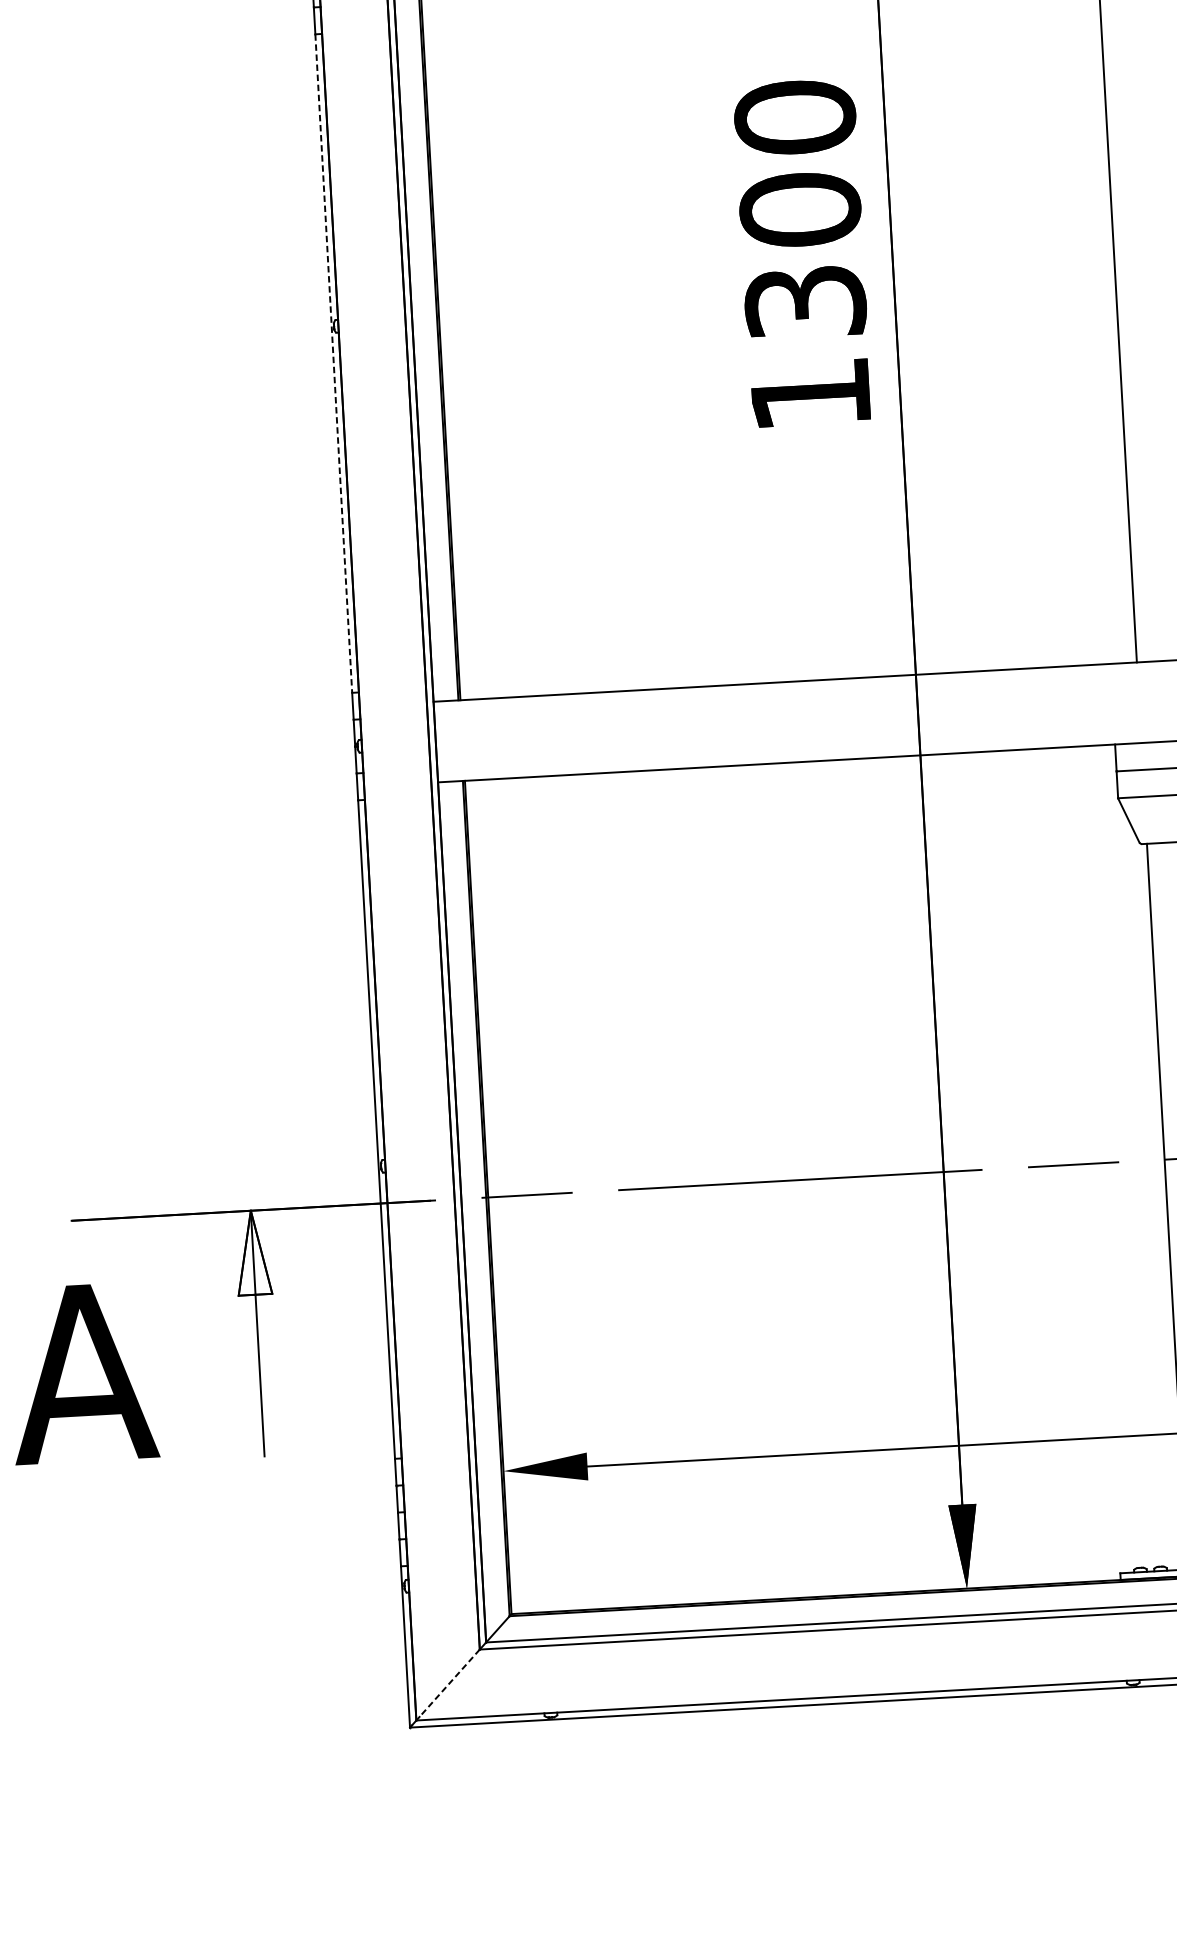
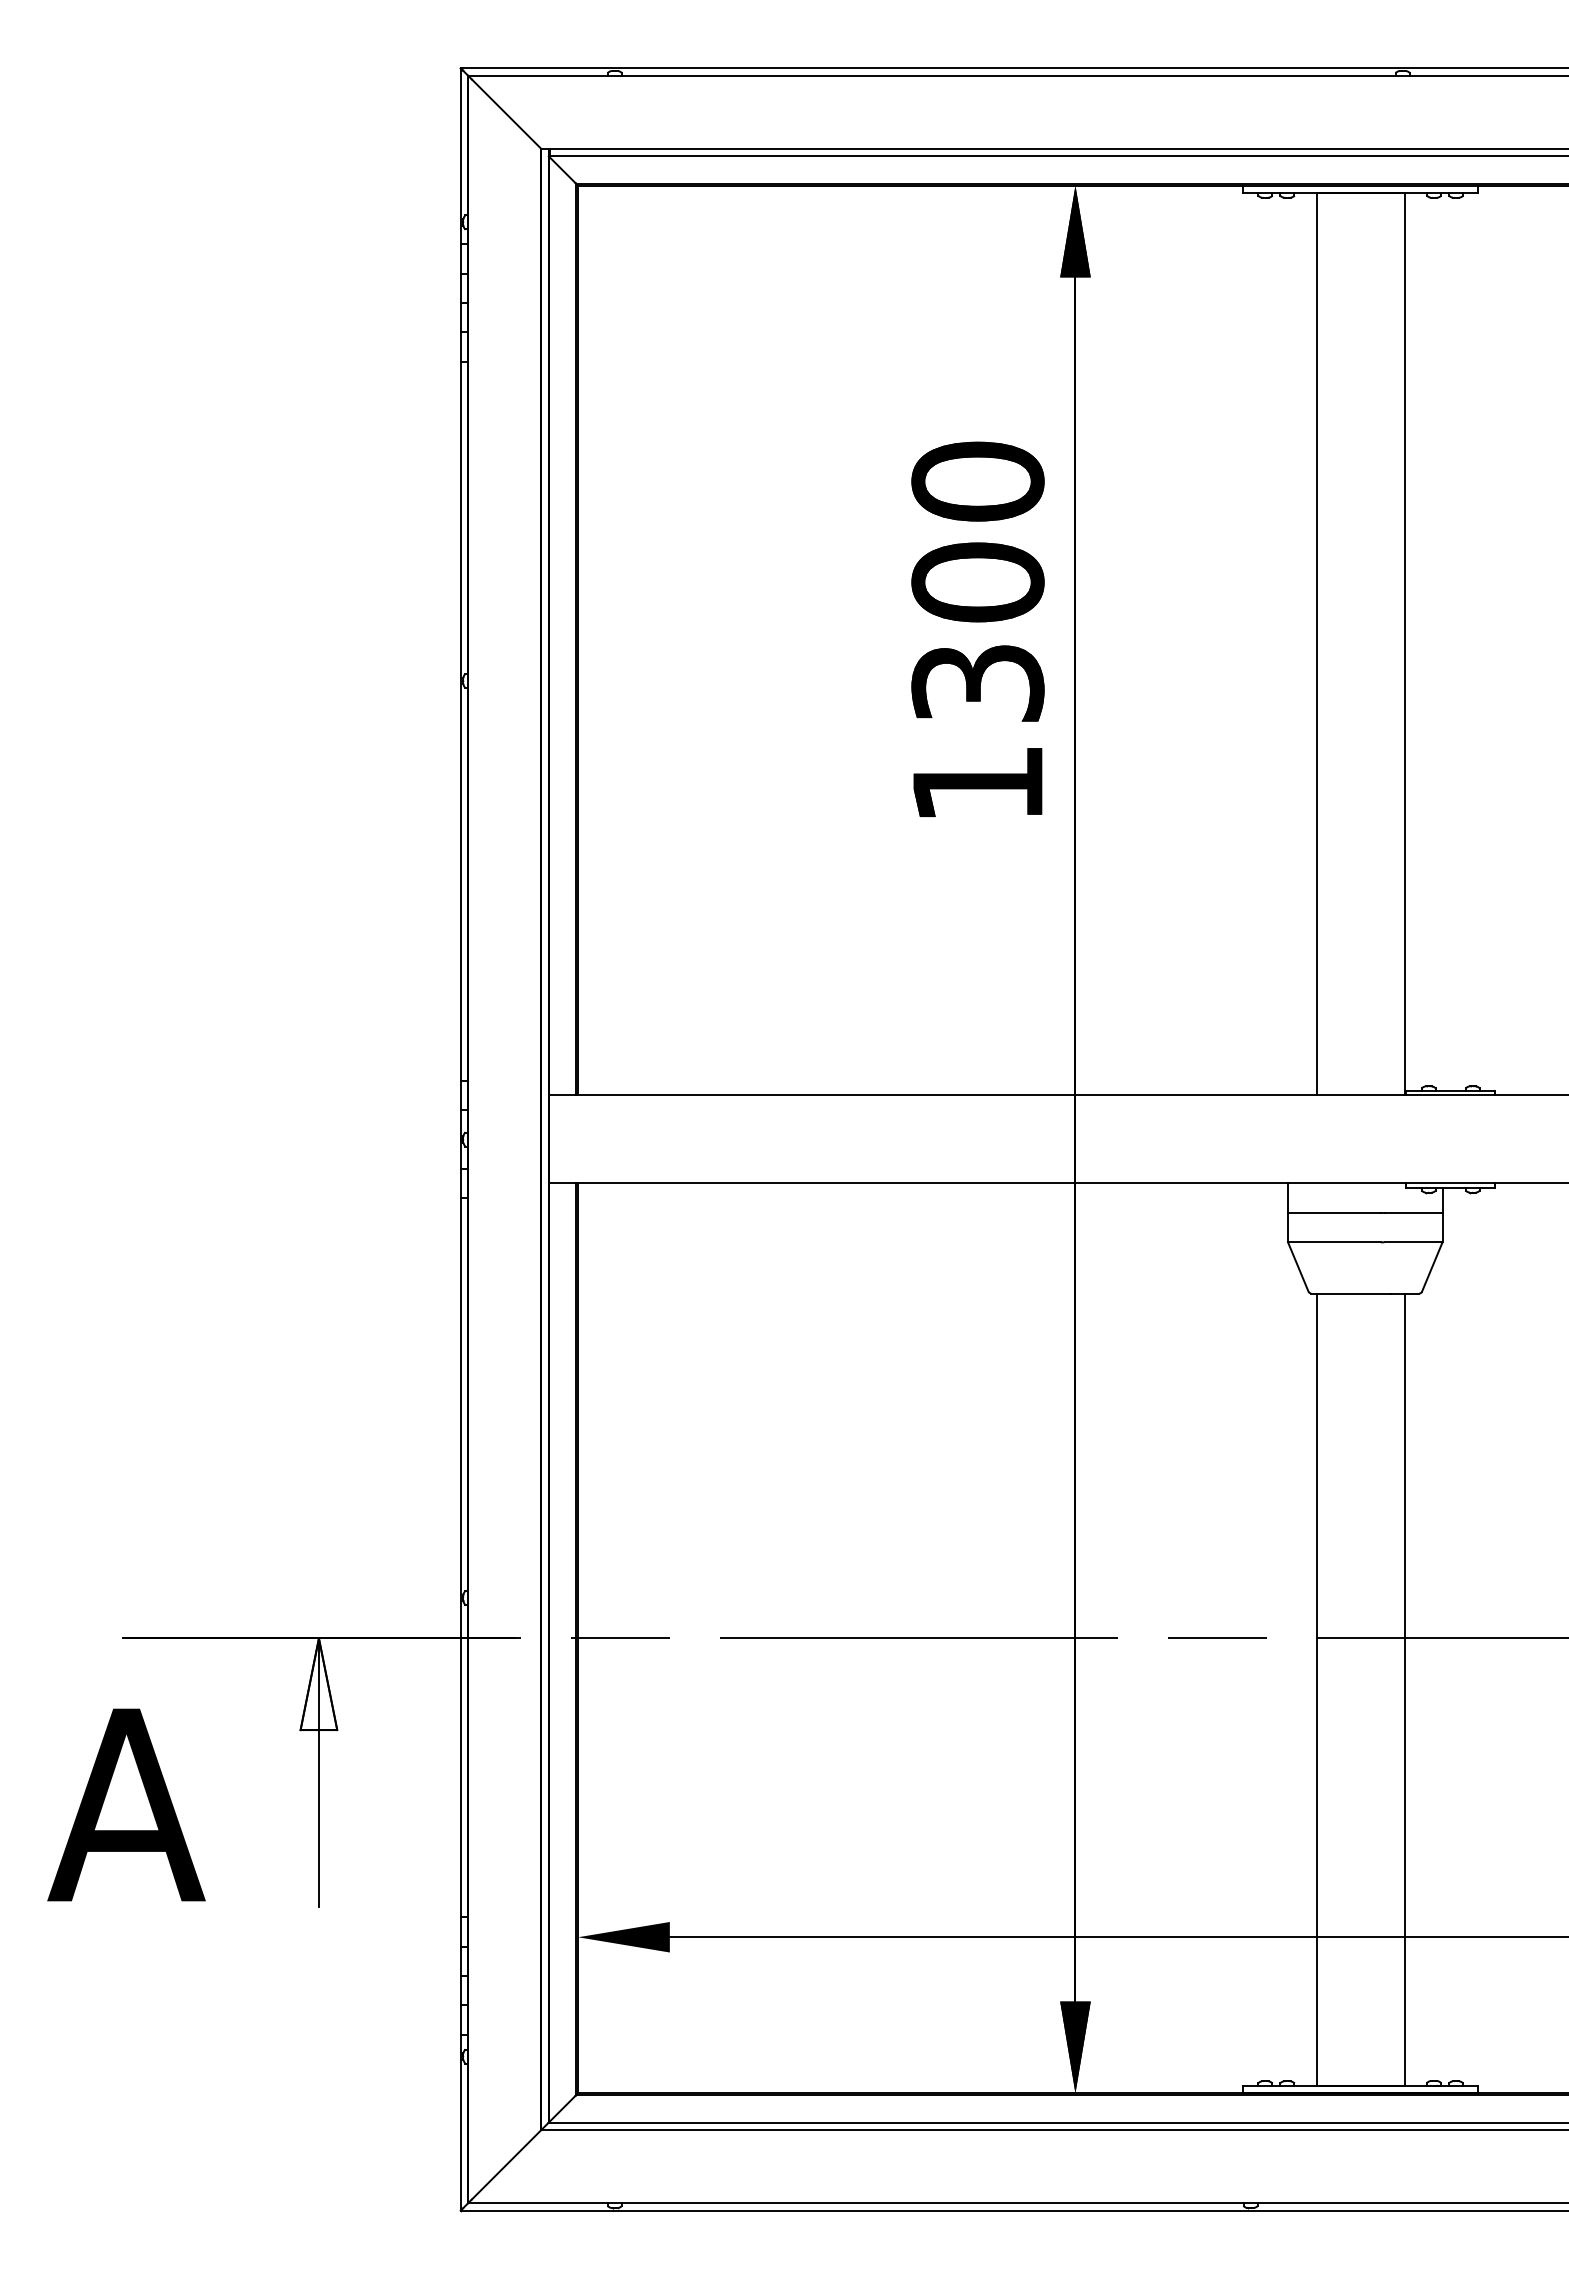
line: (333, 363) -> (460, 721), dashed -> solid
line: (449, 1683) -> (506, 2165), dashed -> solid

